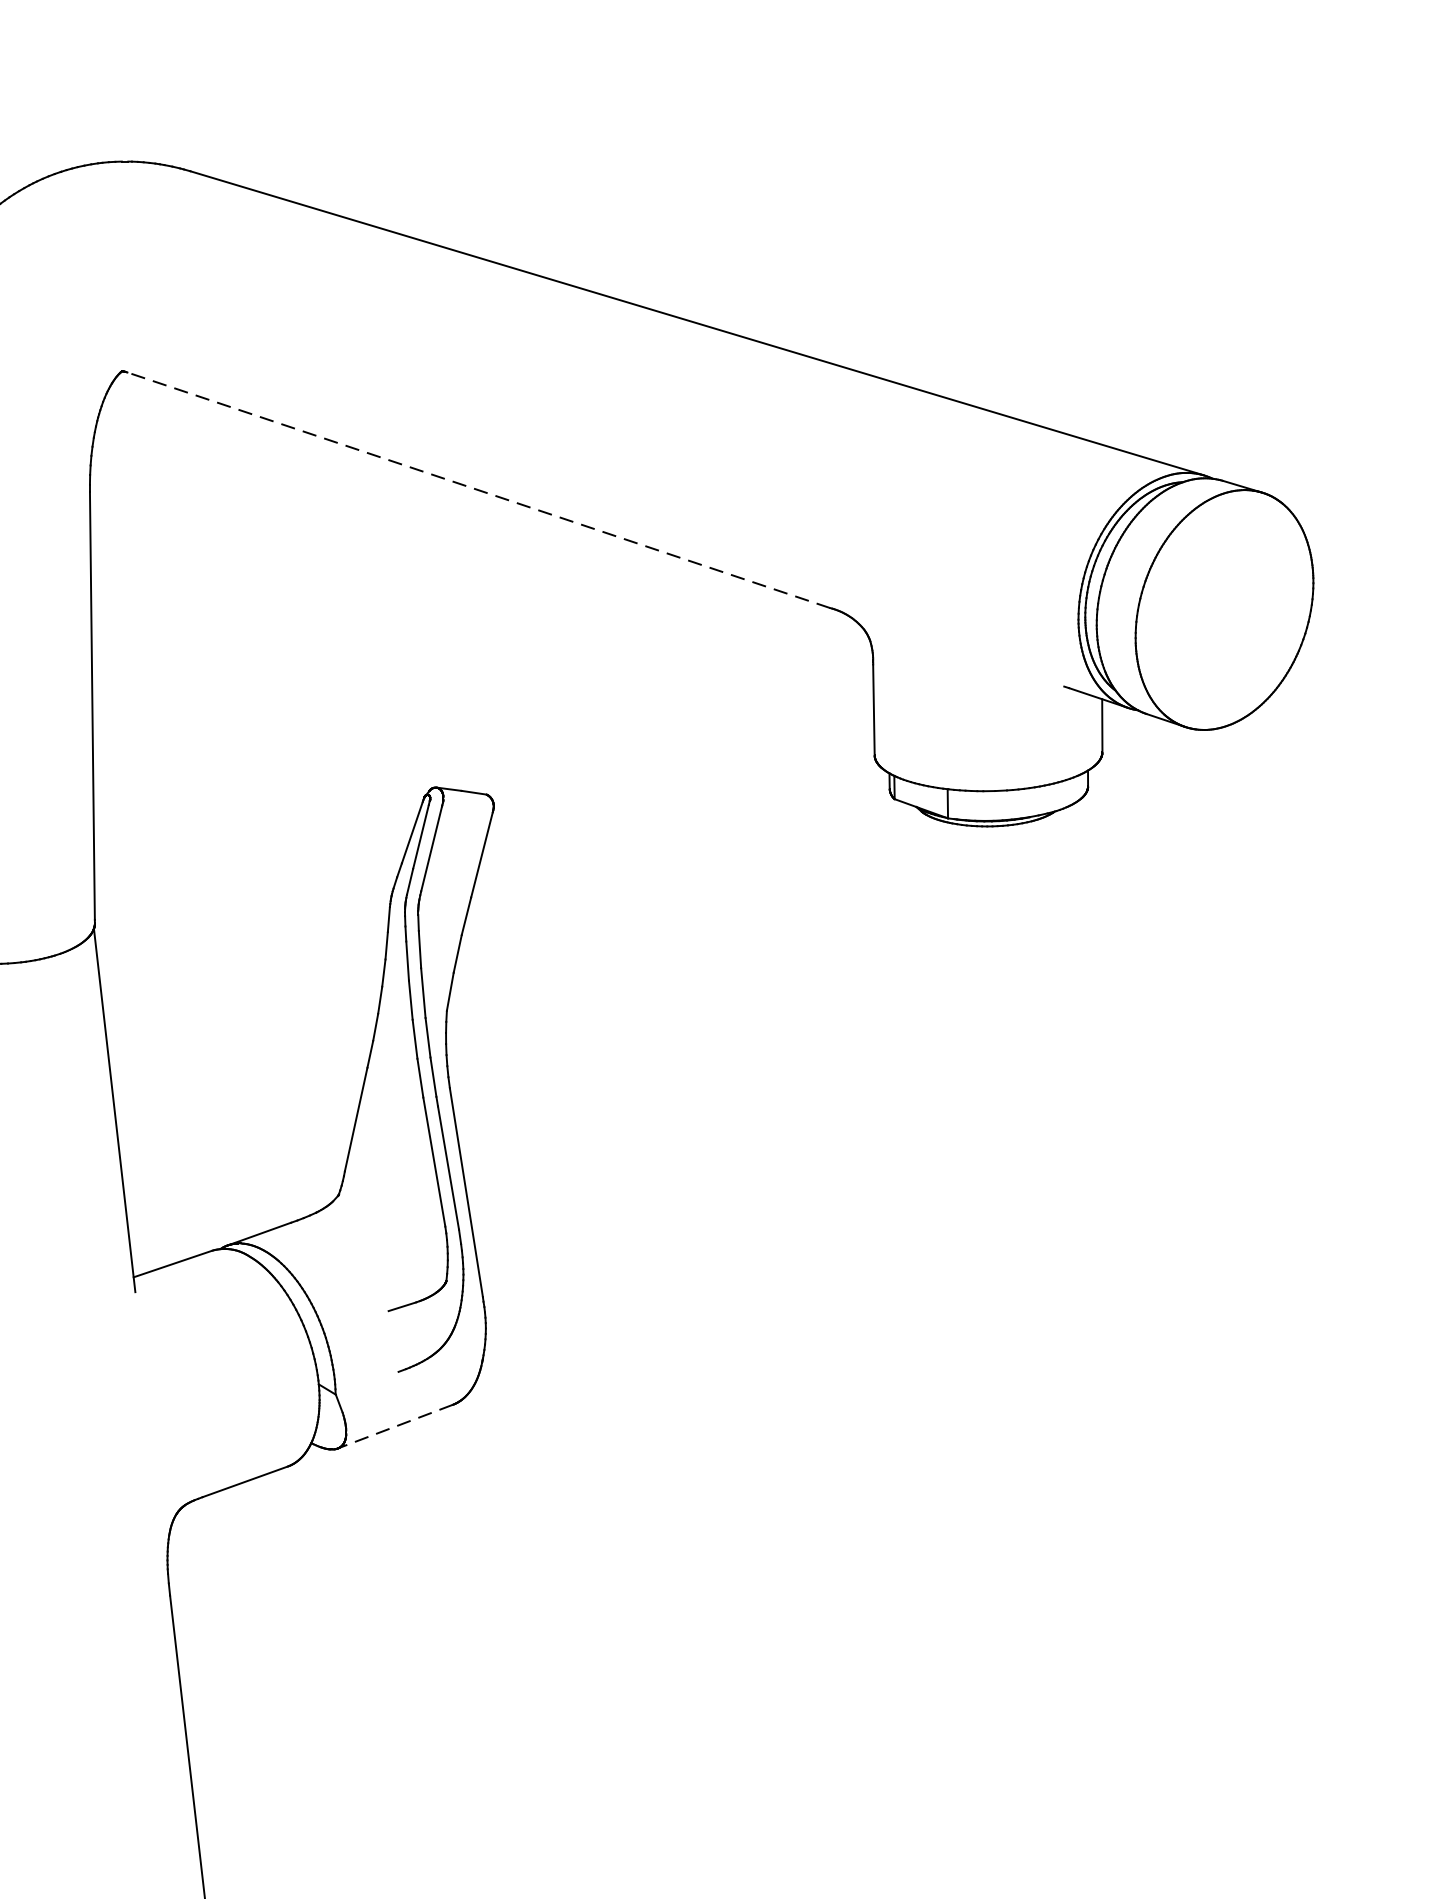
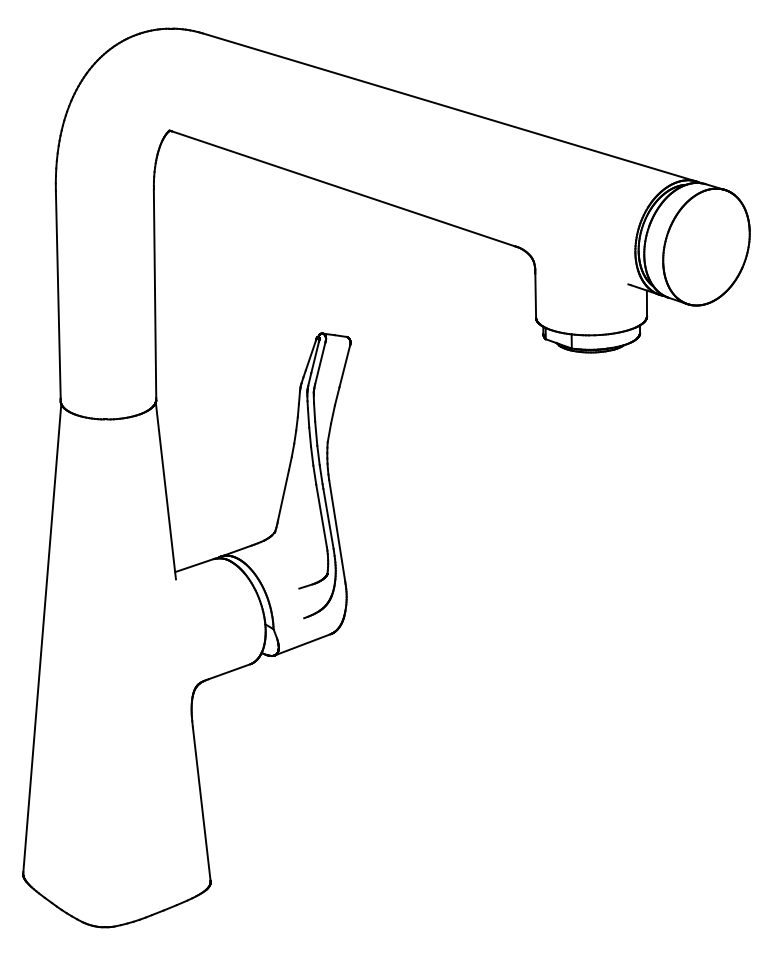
line: (479, 489) -> (343, 188), dashed -> solid
line: (395, 1425) -> (302, 644), dashed -> solid

